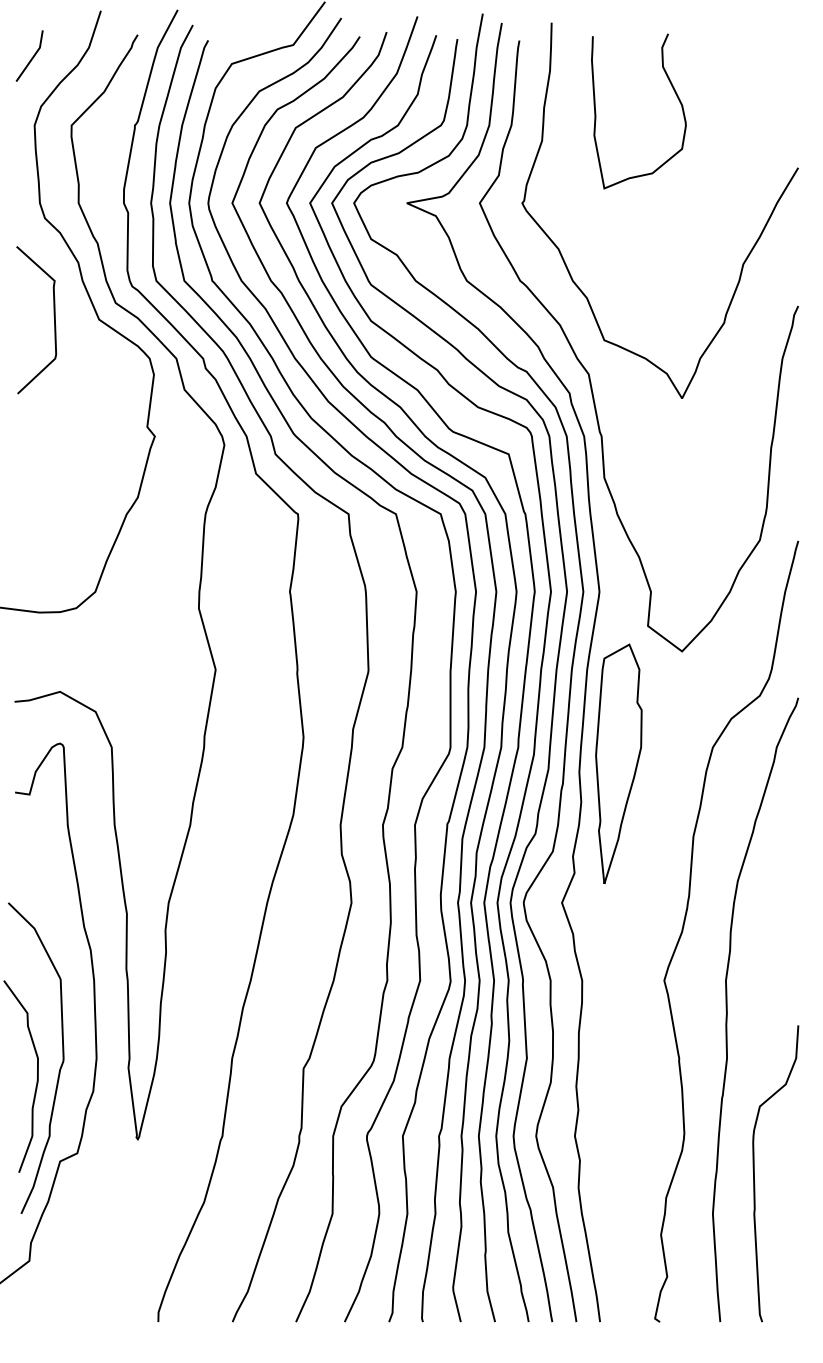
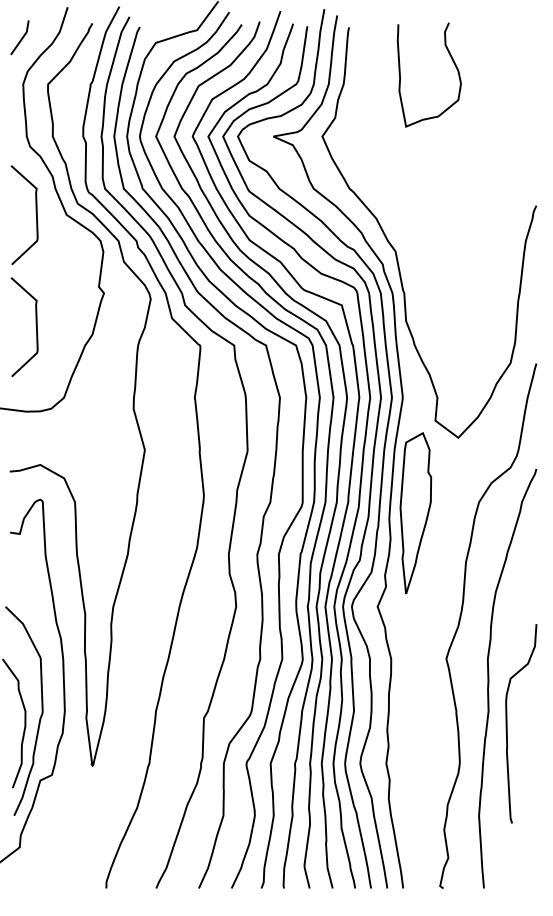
curve: (744, 258) -> (500, 173), removed
curve: (52, 484) -> (35, 325), added
curve: (755, 1173) -> (507, 723), moved

